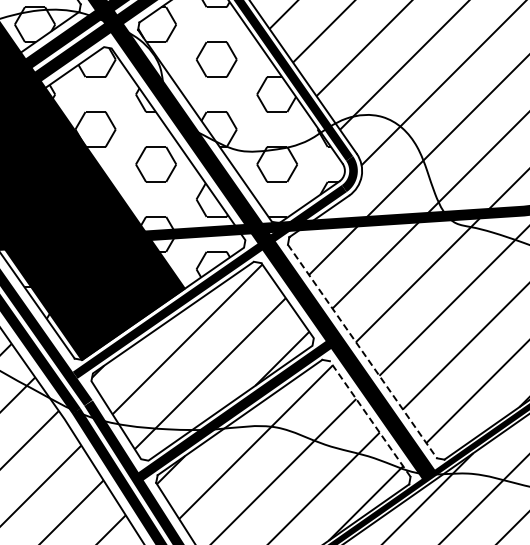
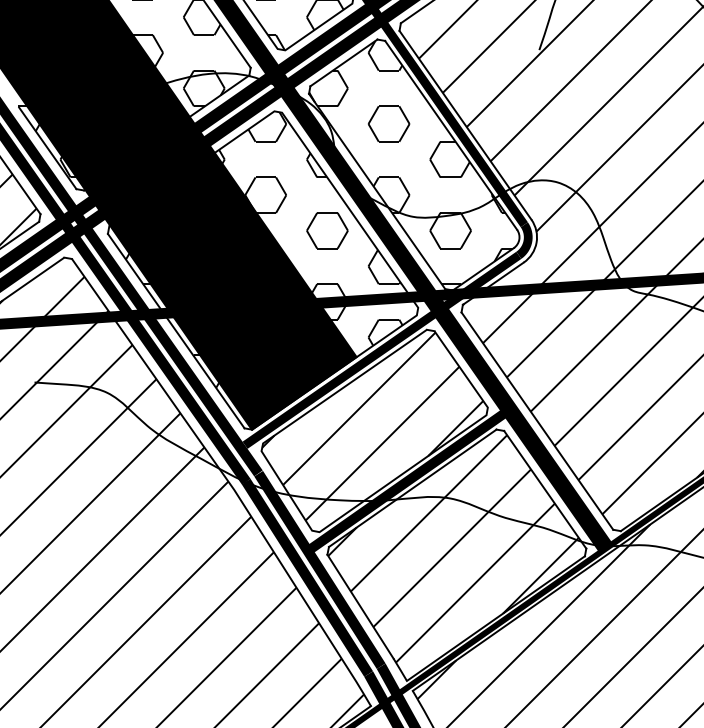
line: (362, 351) -> (537, 421), dashed -> solid
line: (370, 418) -> (545, 489), dashed -> solid

